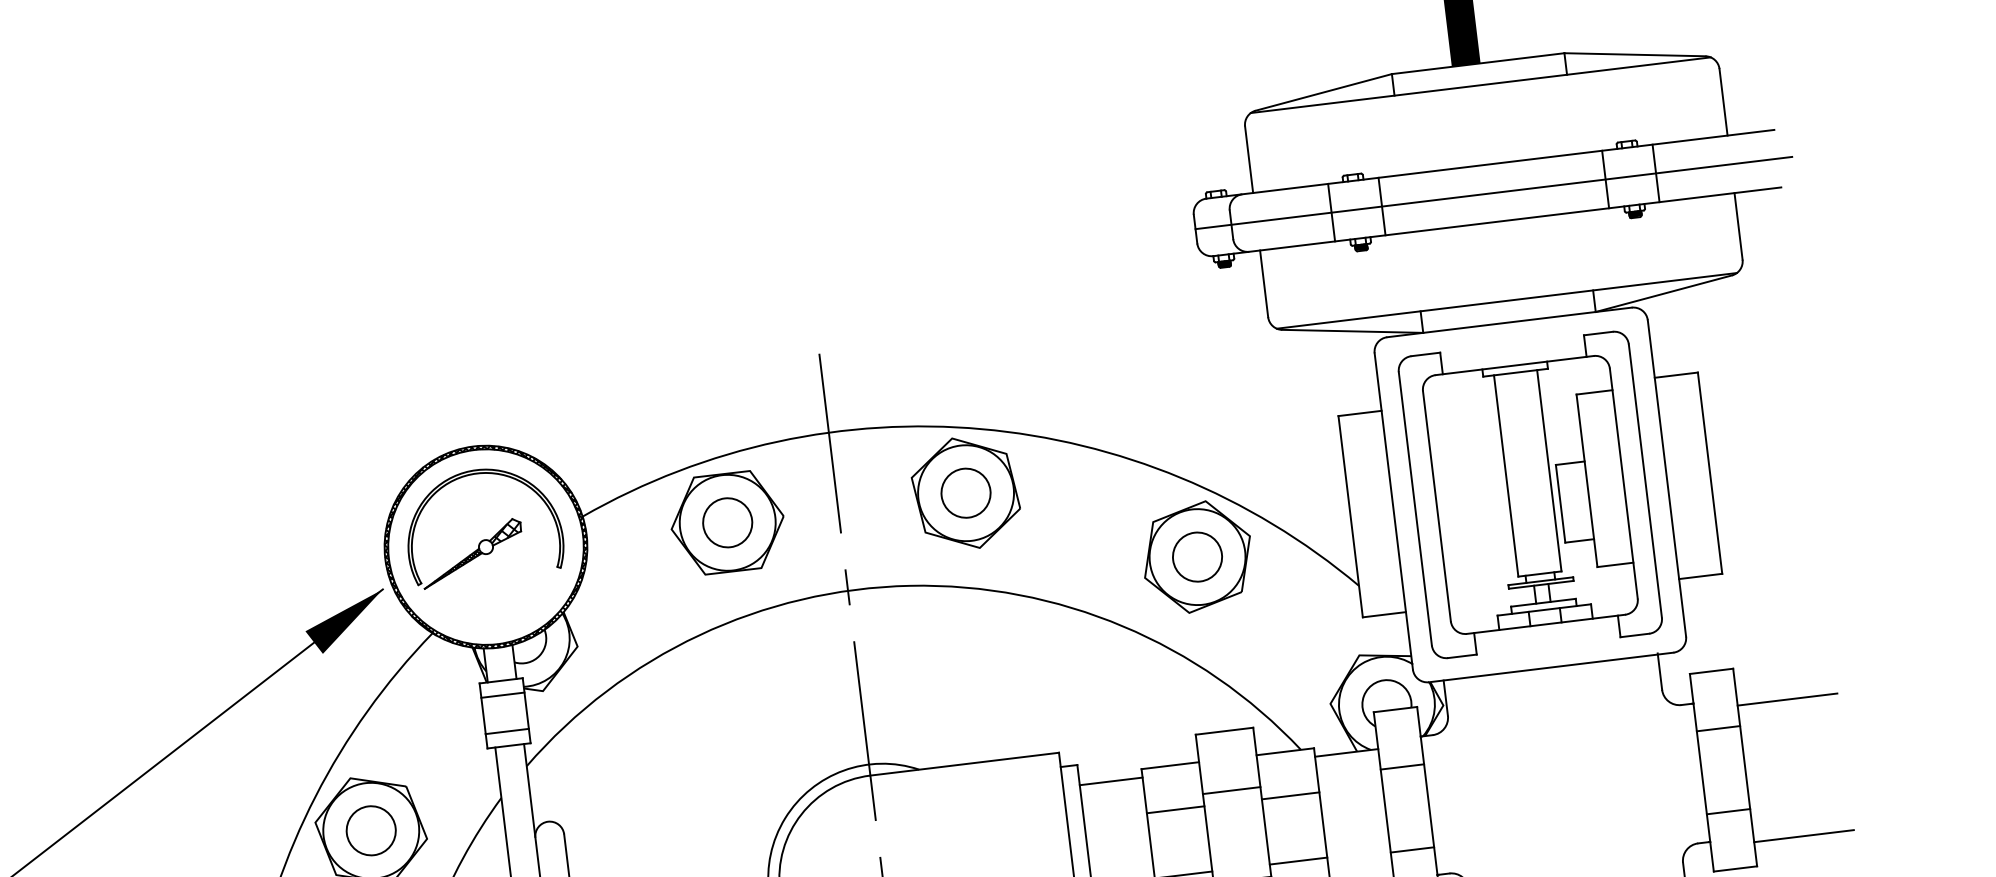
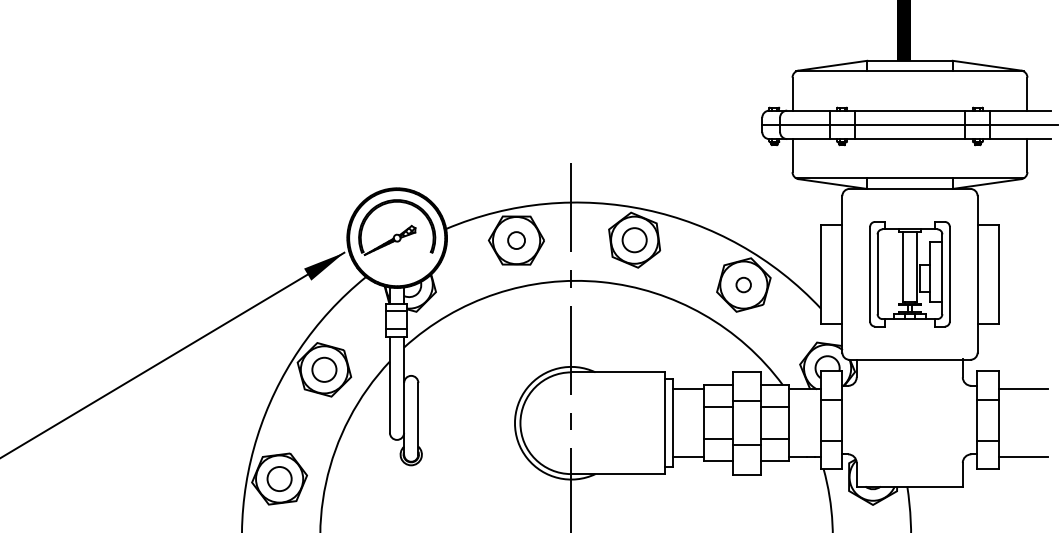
part: (1529, 493) -> (909, 273), size x0.7
circle: (727, 522) -> (516, 240), size x0.7
circle: (1196, 556) -> (743, 284), size x0.6

